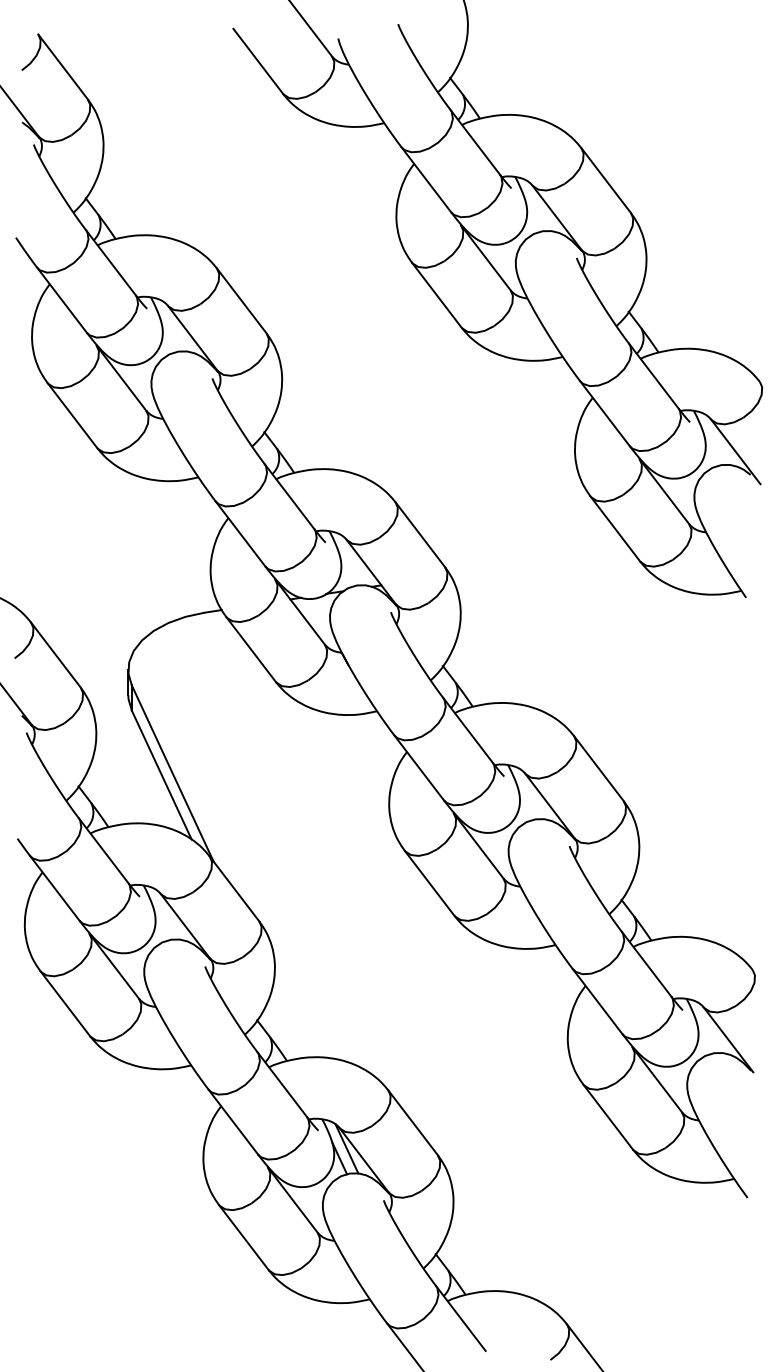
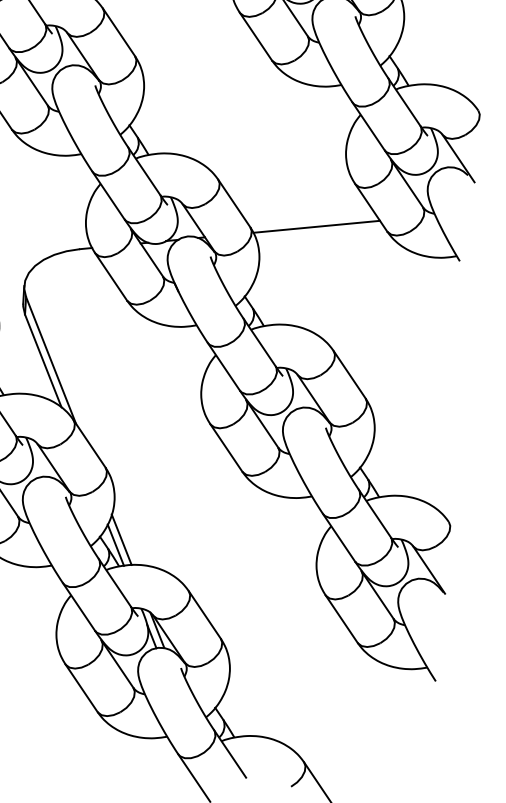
line: (539, 560) -> (316, 226), added
line: (288, 1022) -> (121, 539), added
line: (280, 1030) -> (115, 544), added

